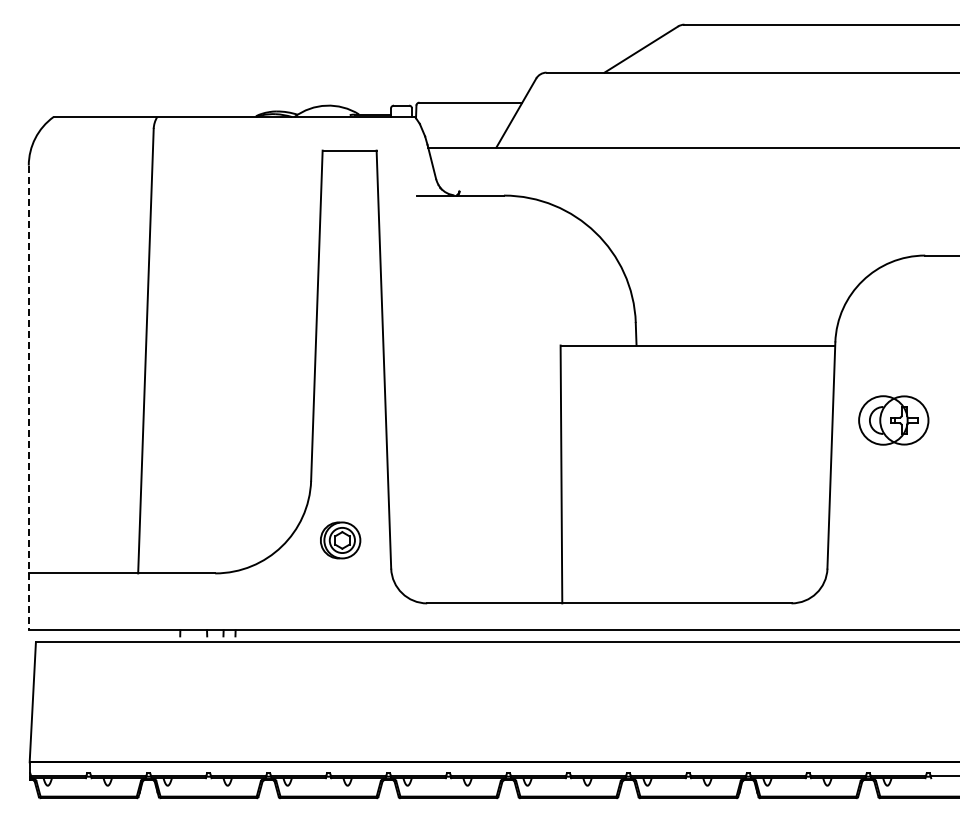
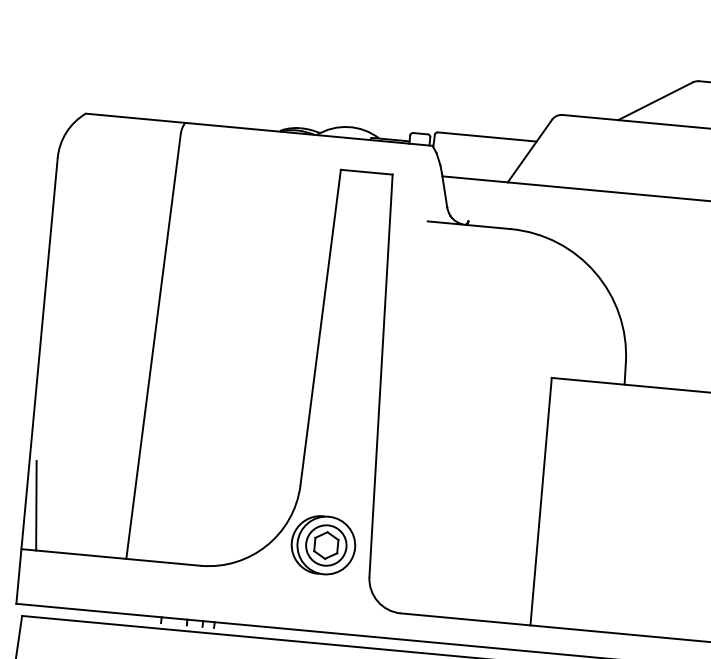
line: (28, 398) -> (36, 381), dashed -> solid
line: (40, 526) -> (36, 505), added
part: (340, 540) -> (323, 545), size x1.67

